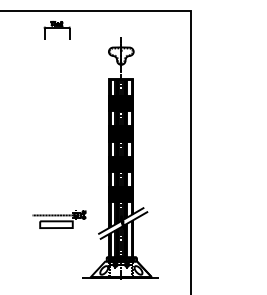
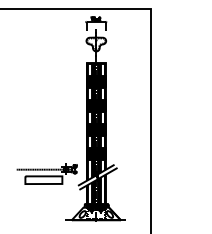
part: (56, 29) -> (95, 23), moved
part: (59, 218) -> (47, 173), size x1.43

